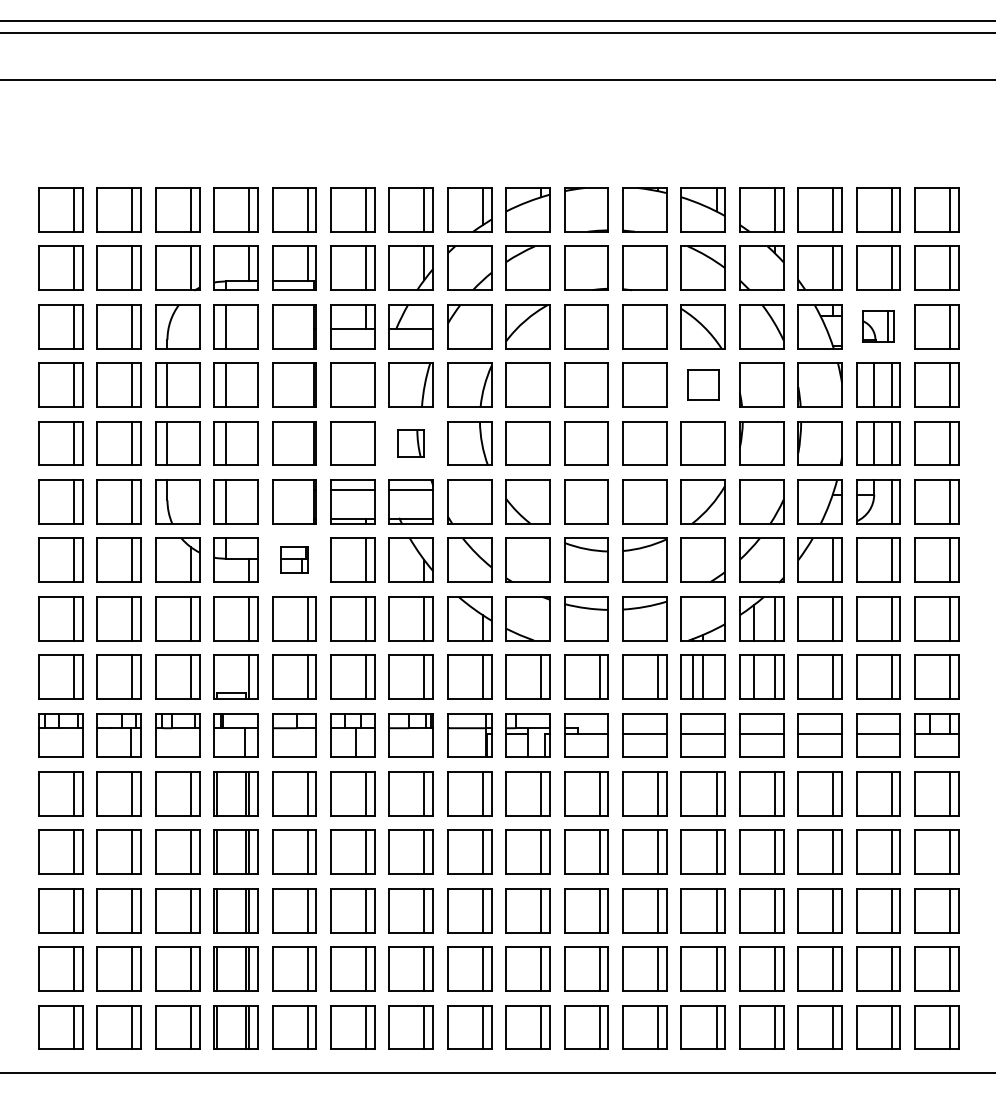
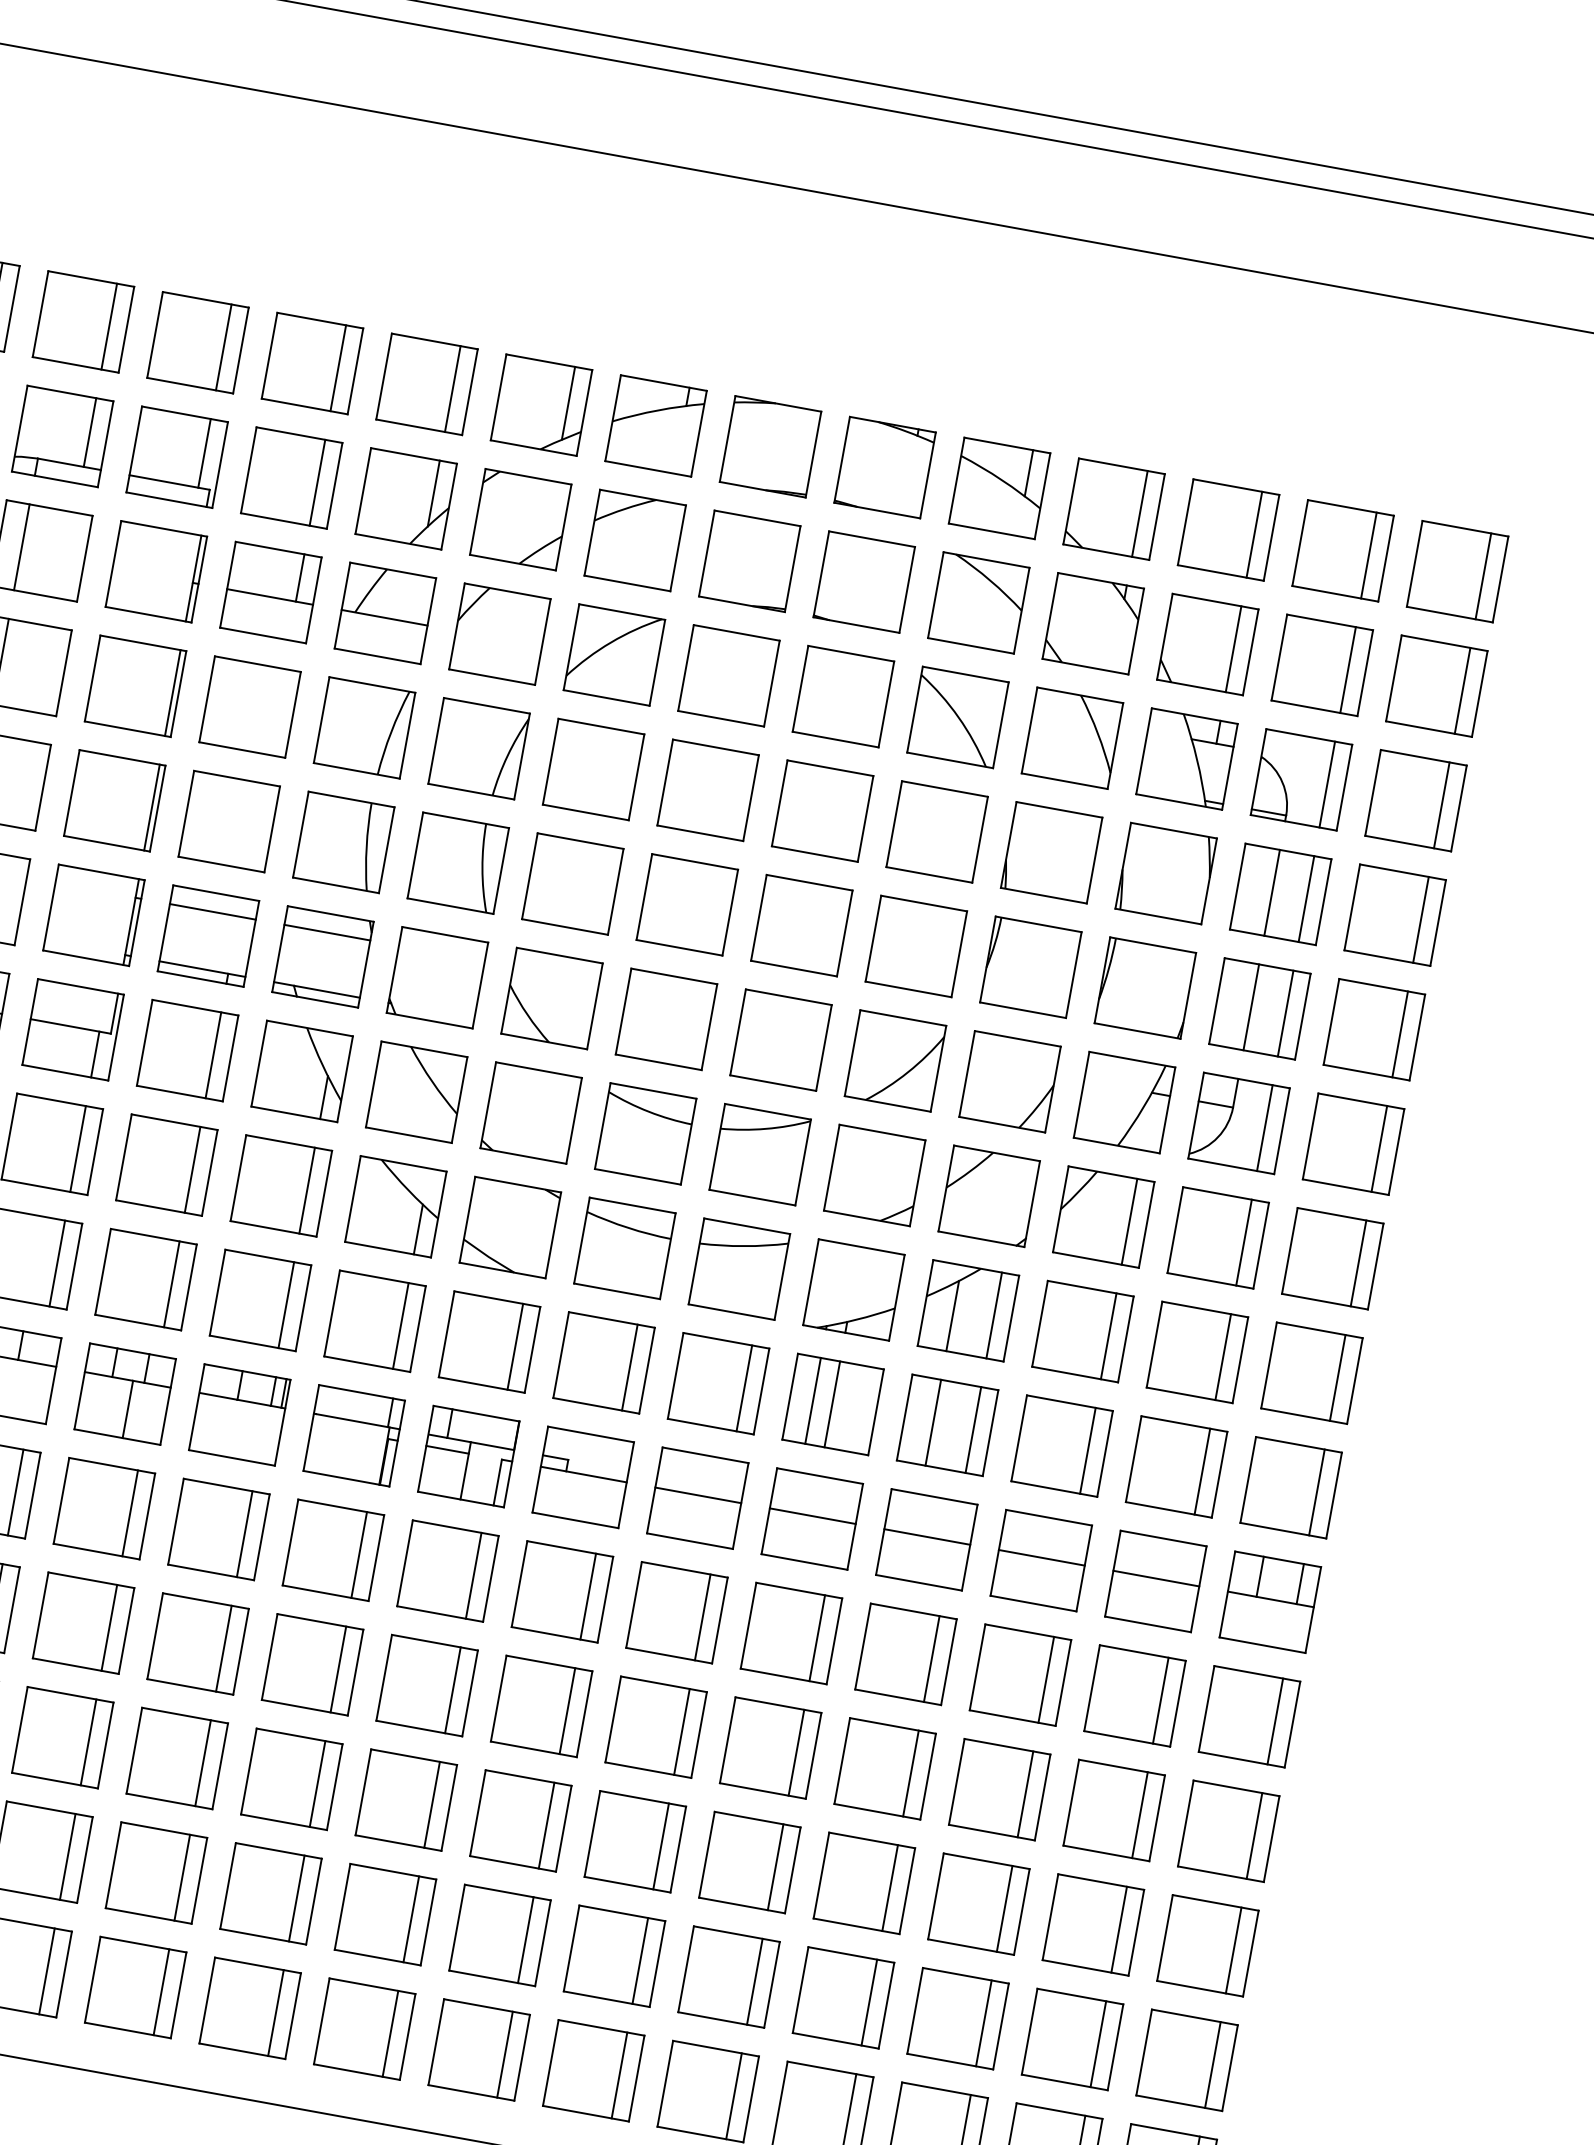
part: (878, 326) -> (1301, 779), size x1.43
part: (702, 384) -> (935, 830), size x1.43
part: (410, 443) -> (342, 842), size x1.67
part: (294, 559) -> (73, 1028), size x1.67

